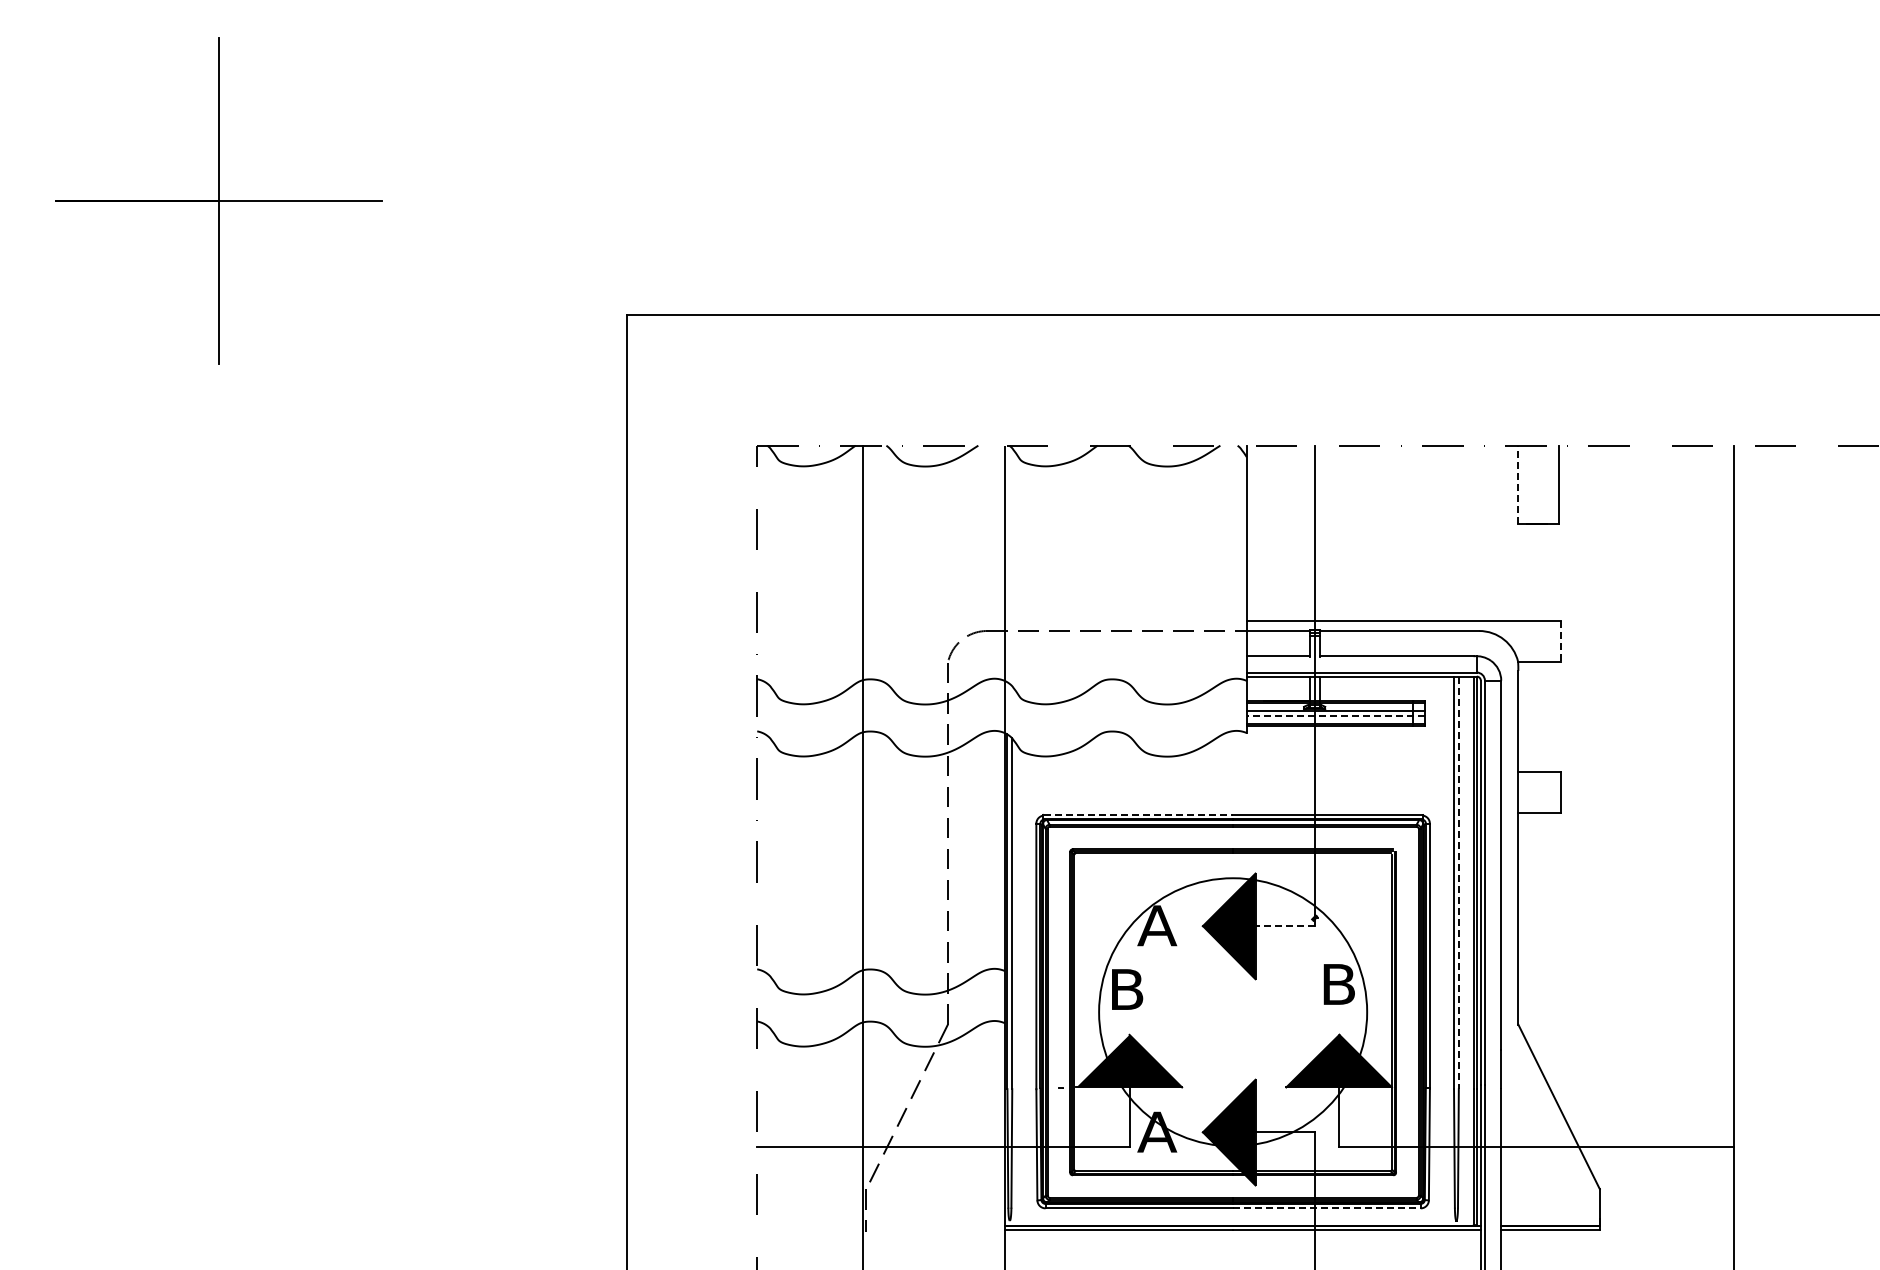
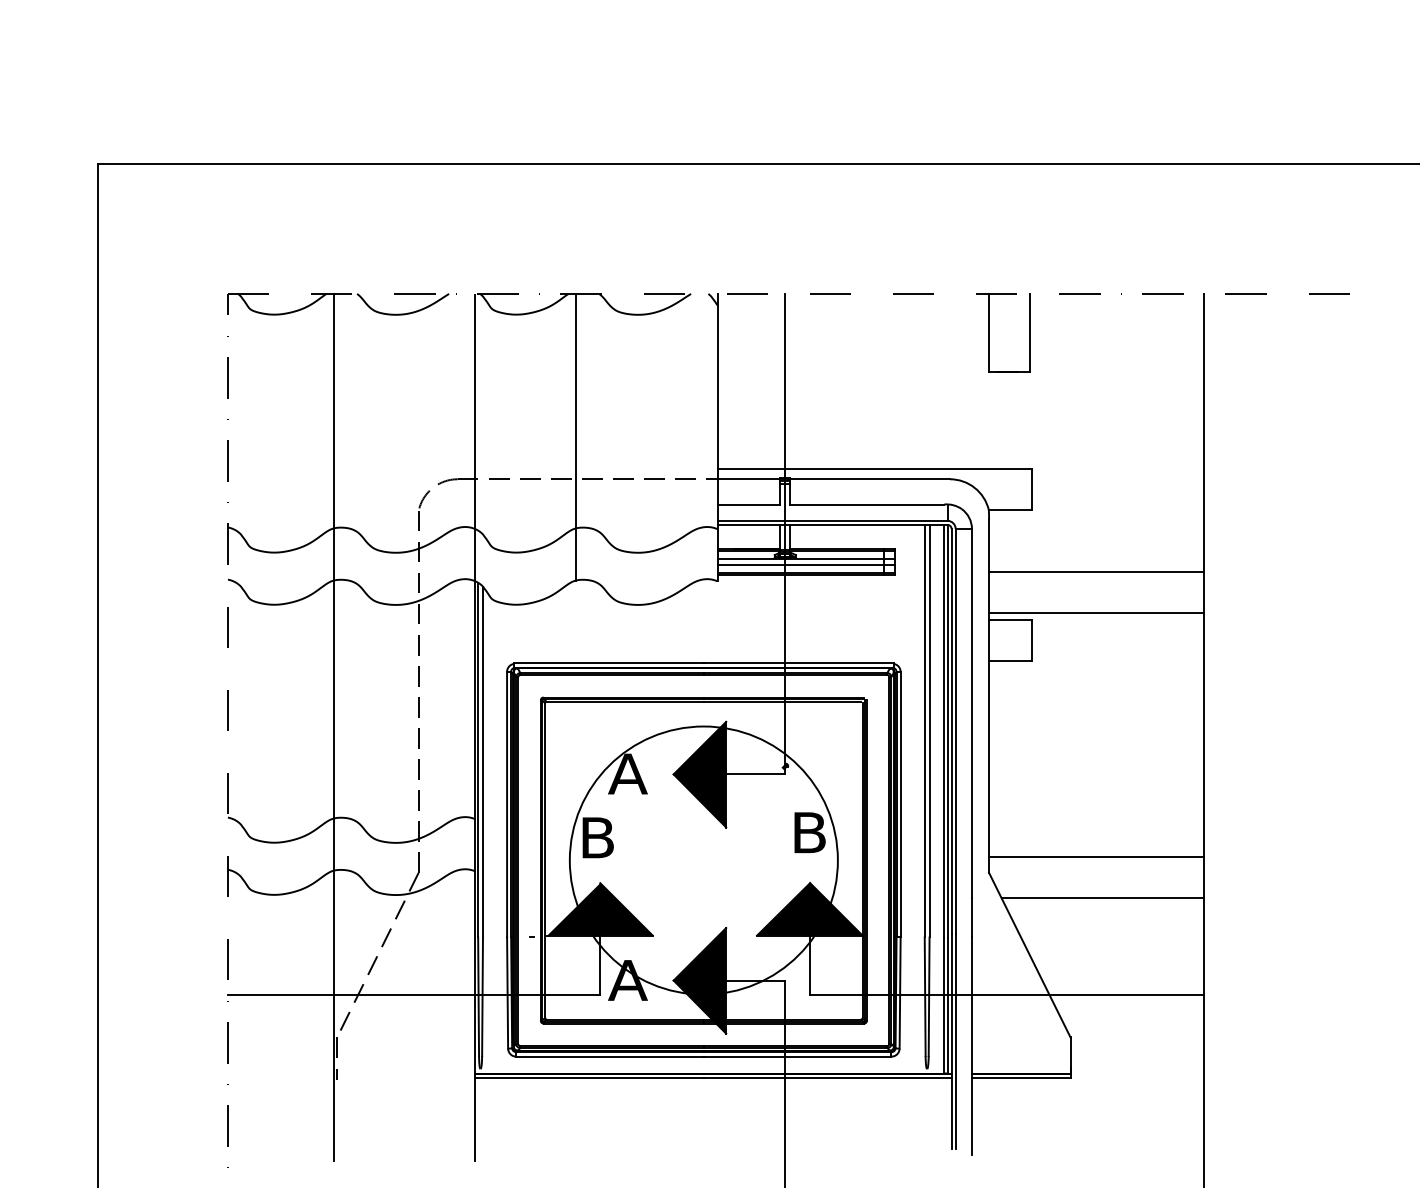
line: (1518, 484) -> (989, 332), dashed -> solid
line: (1104, 588) -> (575, 436), added
line: (1561, 641) -> (1032, 489), dashed -> solid
line: (1335, 716) -> (806, 564), dashed -> solid
line: (1625, 723) -> (1096, 571), added
line: (1625, 764) -> (1096, 612), added
line: (1138, 814) -> (609, 662), dashed -> solid
line: (1458, 883) -> (929, 731), dashed -> solid
line: (1285, 926) -> (756, 774), dashed -> solid
line: (1625, 1008) -> (1096, 856), added
line: (1631, 1049) -> (1102, 897), added
line: (1326, 1208) -> (797, 1056), dashed -> solid

